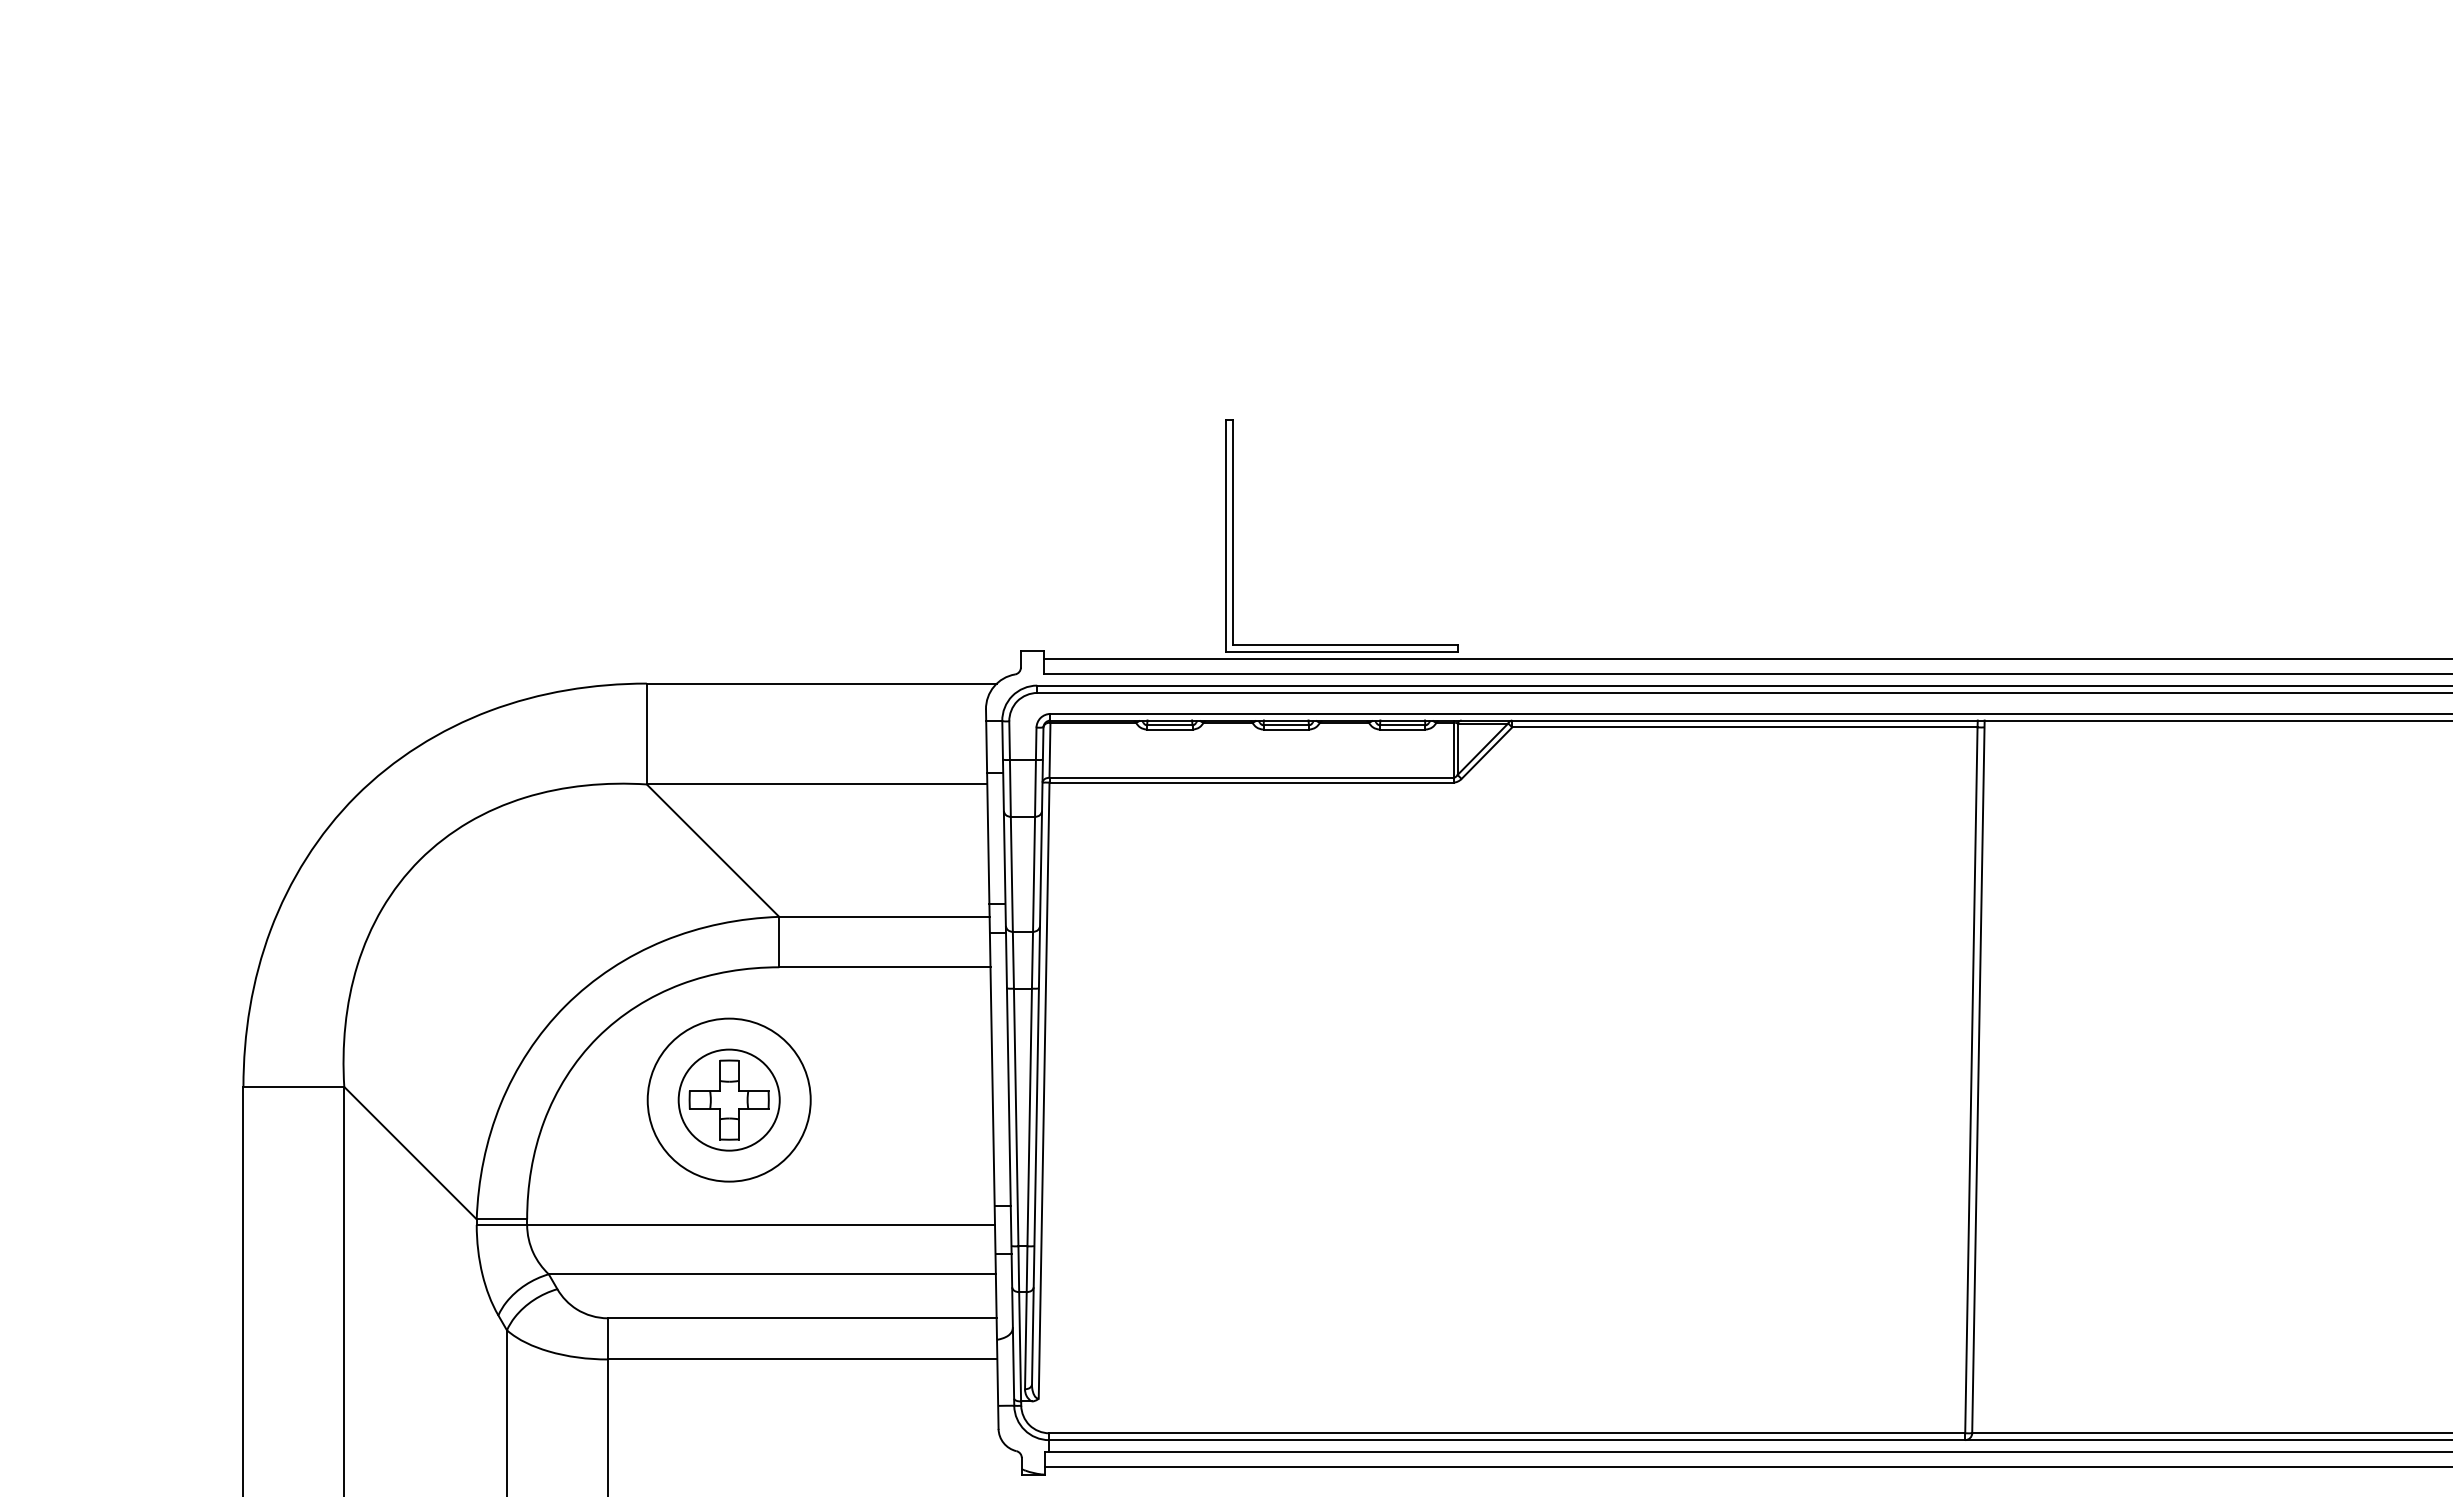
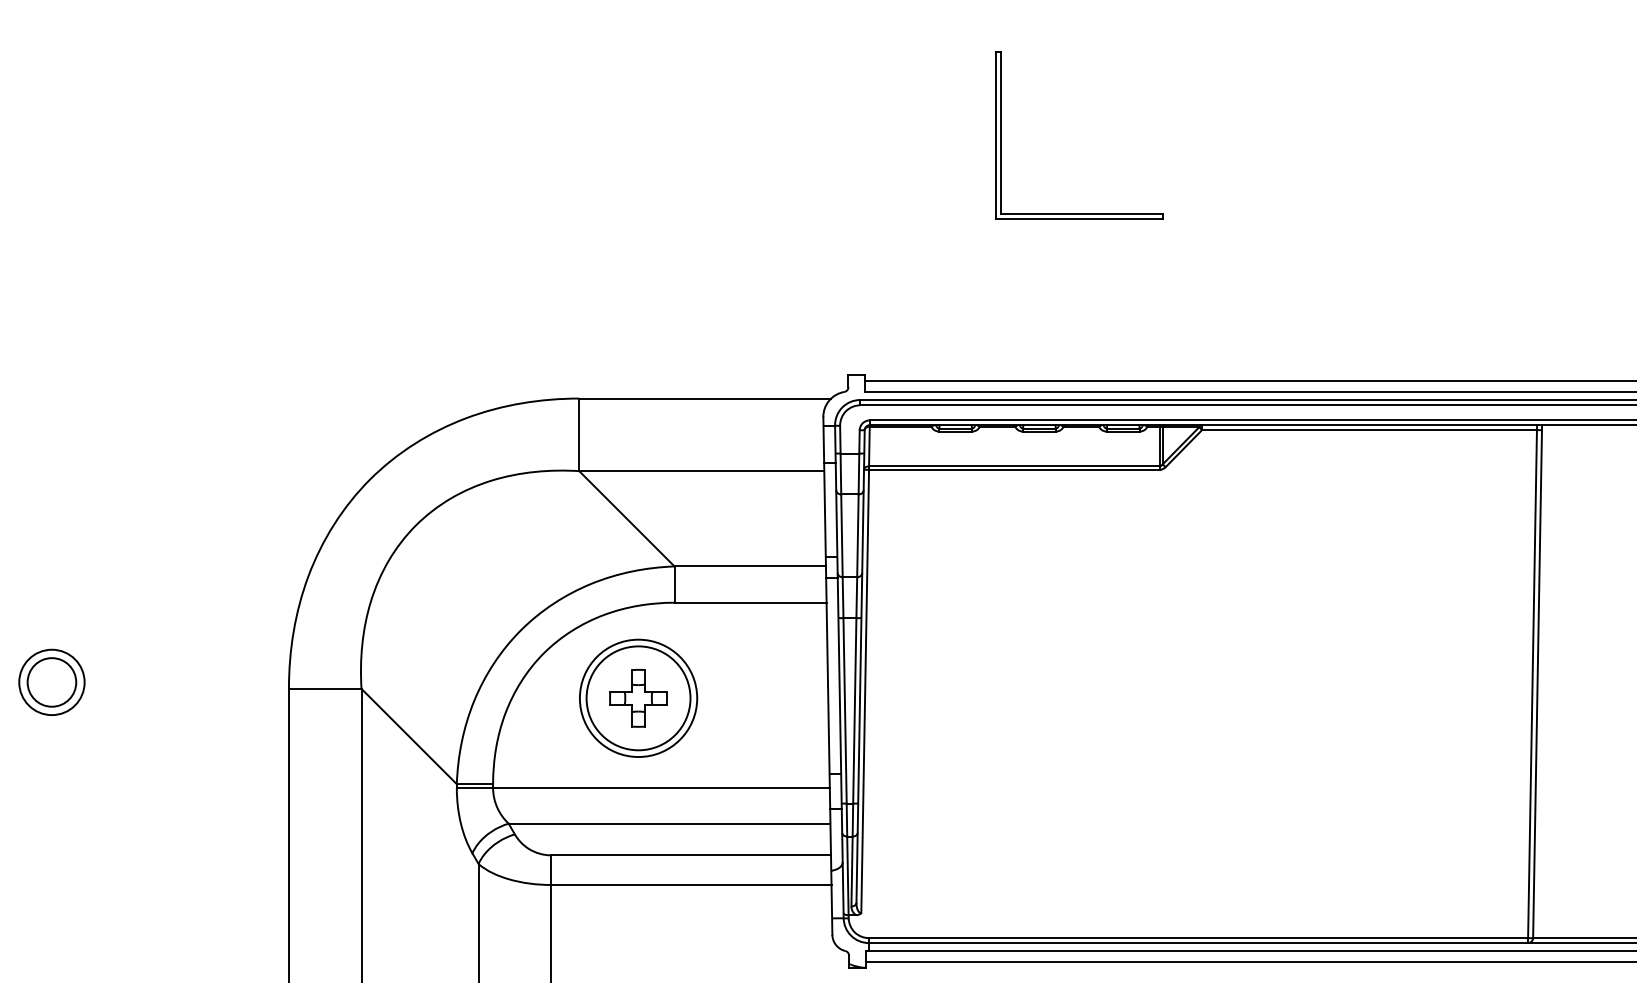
part: (1233, 535) -> (1001, 135), moved
circle: (729, 1099) -> (638, 697), size x1.43

